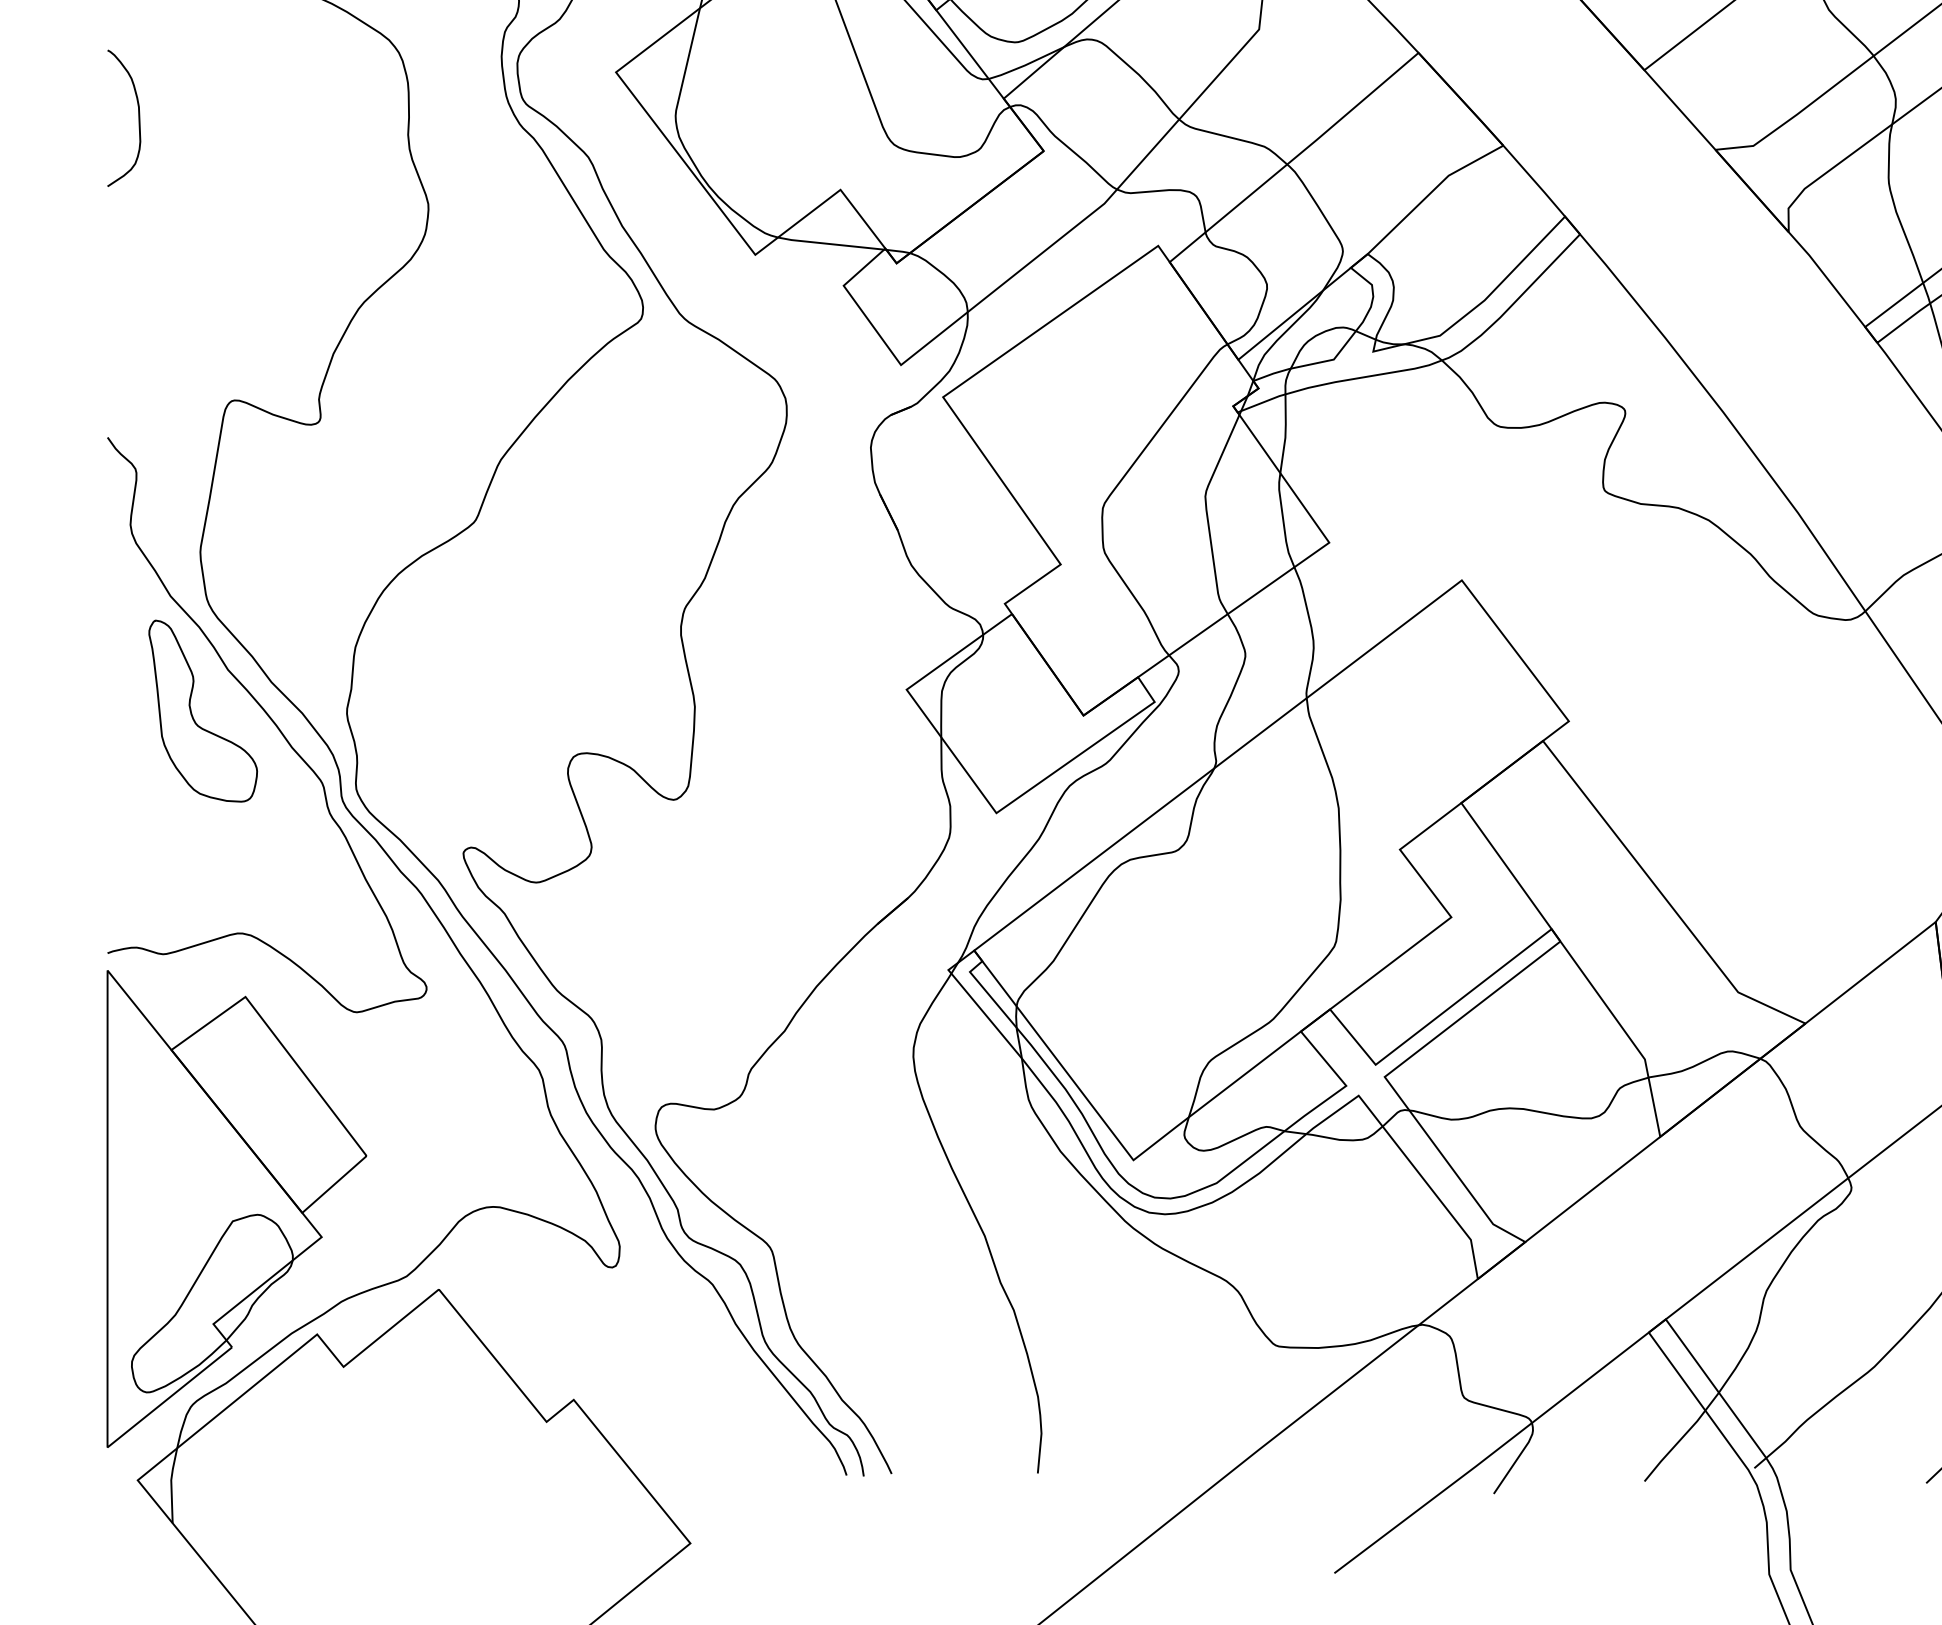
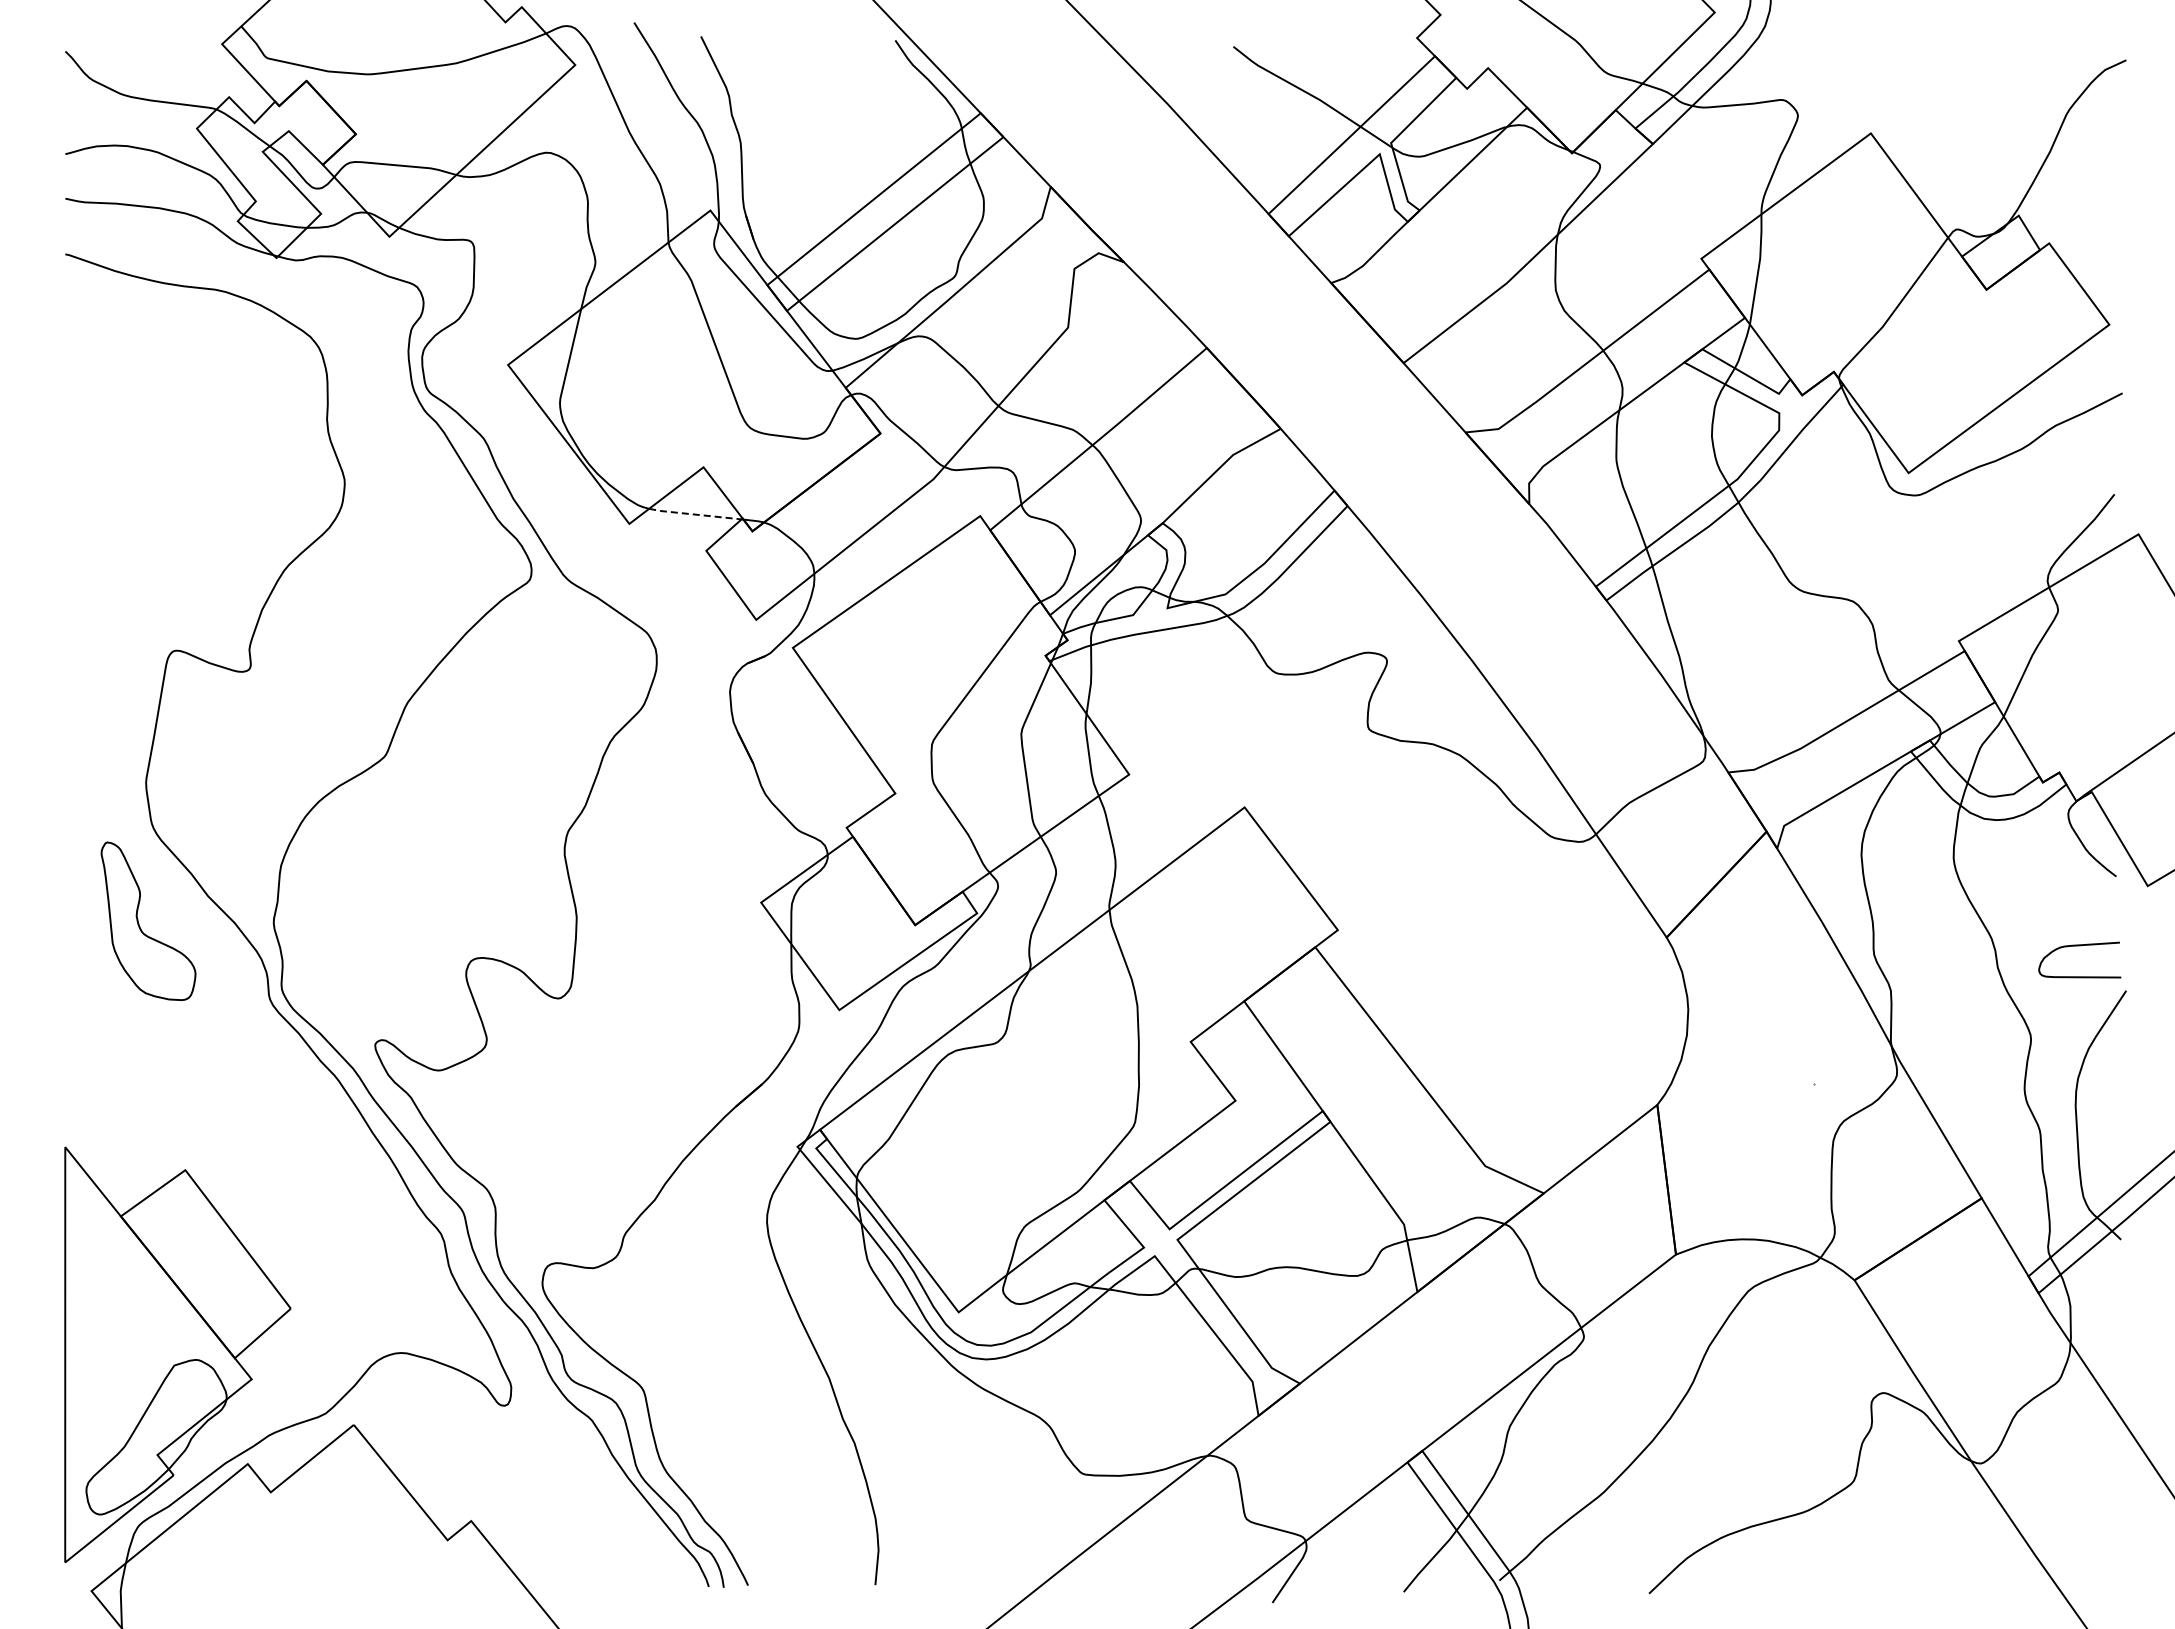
curve: (137, 113) -> (91, 400), removed
line: (831, 244) -> (695, 514), solid -> dashed
curve: (270, 720) -> (207, 929), removed

